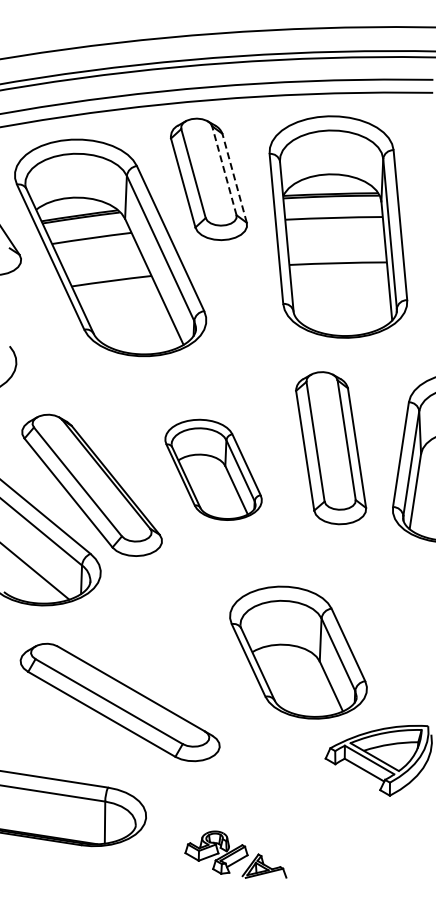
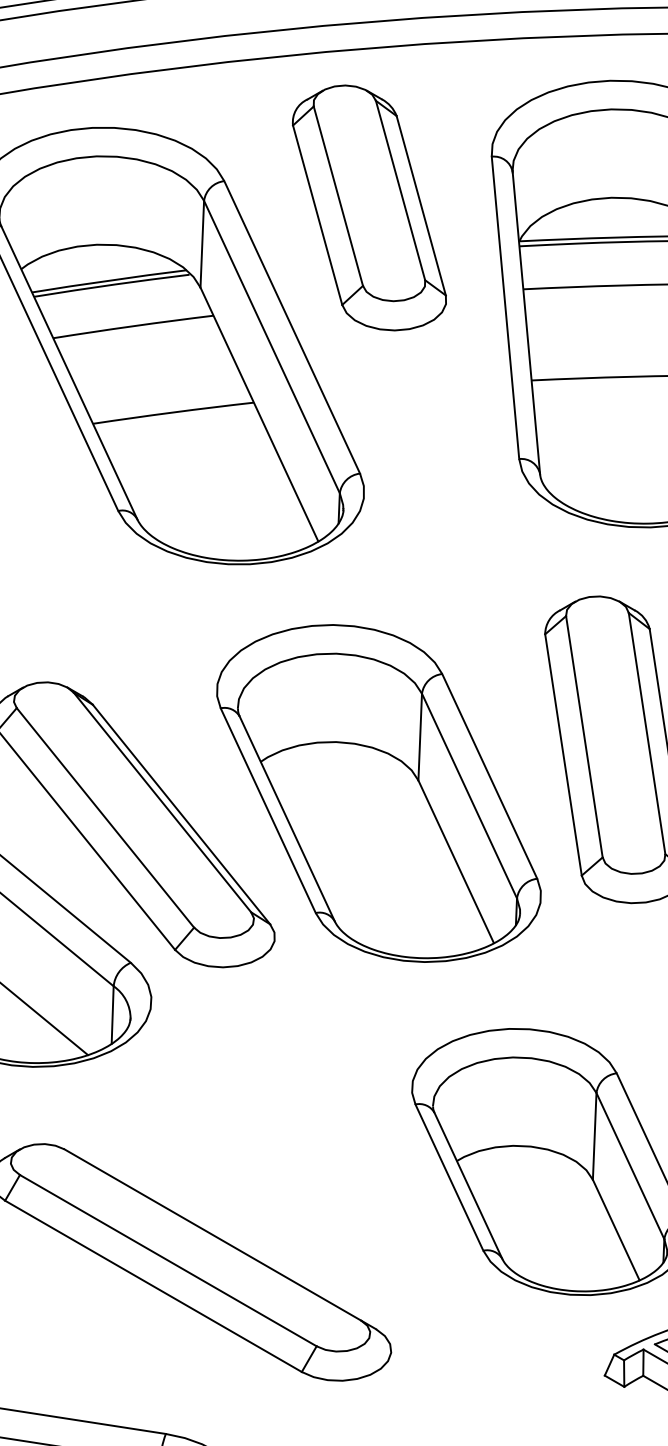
line: (224, 170) -> (400, 190), dashed -> solid
line: (234, 177) -> (420, 204), dashed -> solid
part: (213, 469) -> (378, 792), size x1.67

